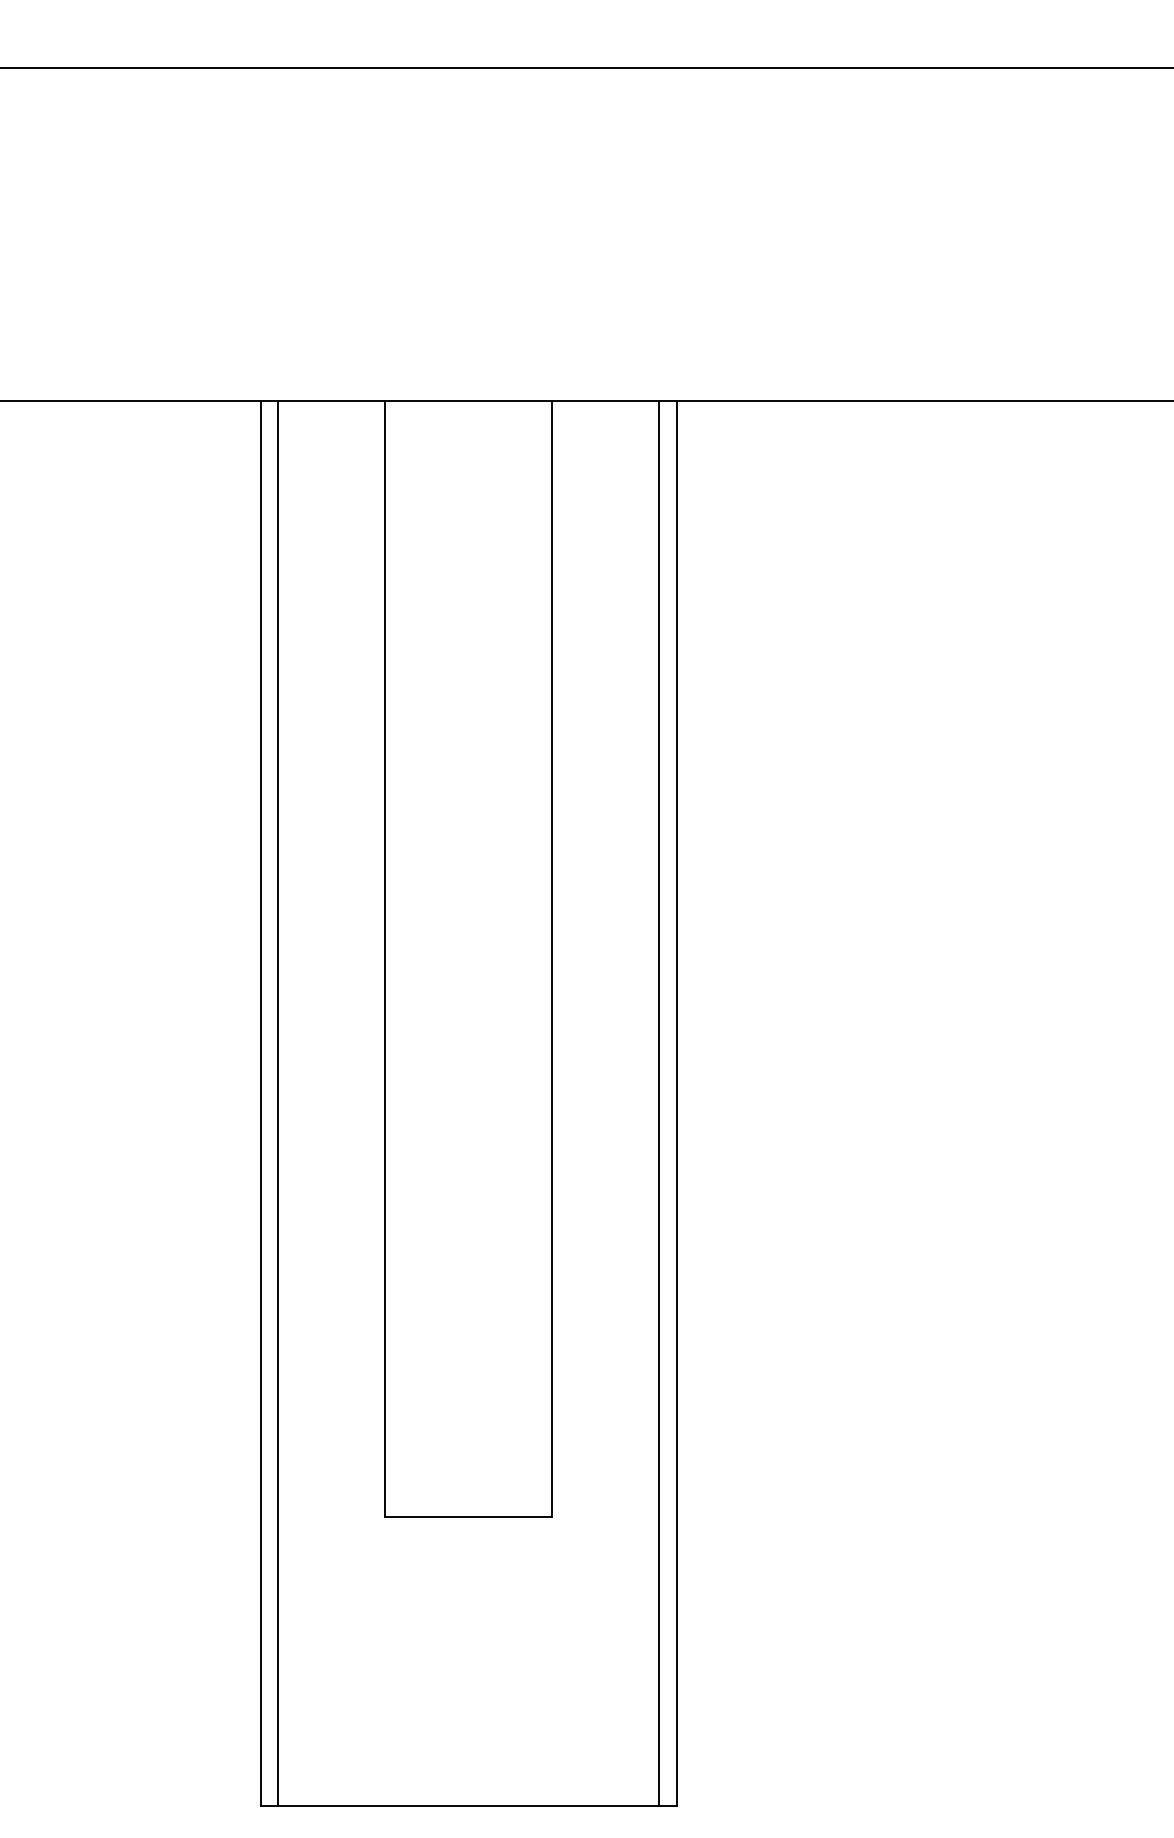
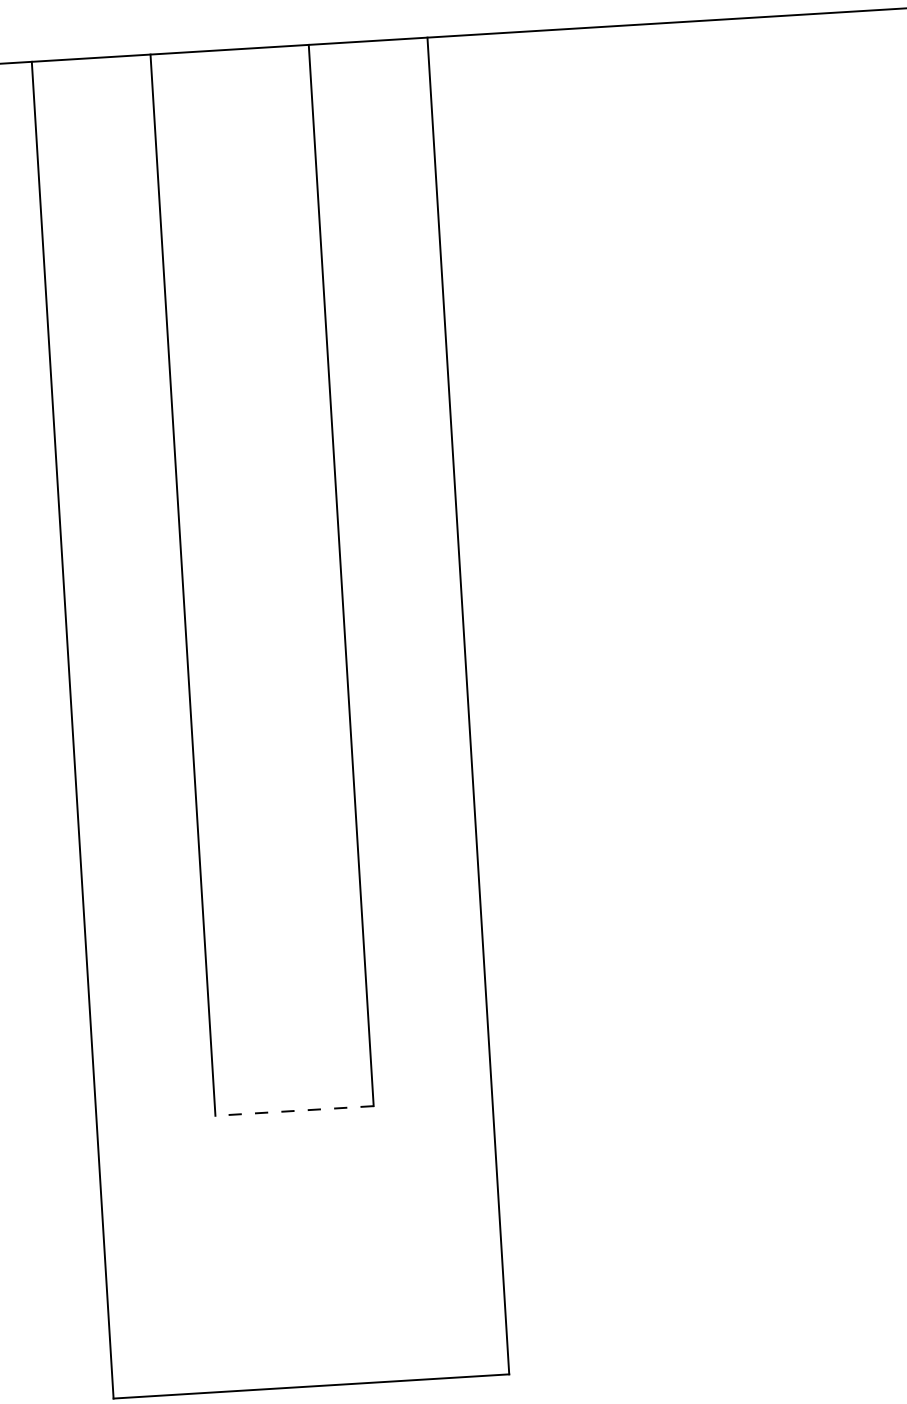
line: (277, 1103) -> (88, 729), removed
line: (659, 1103) -> (452, 706), removed
line: (468, 1516) -> (294, 1110), solid -> dashed

